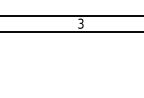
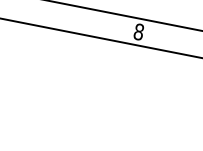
text: (80, 23) -> (138, 31), 3 -> 8

